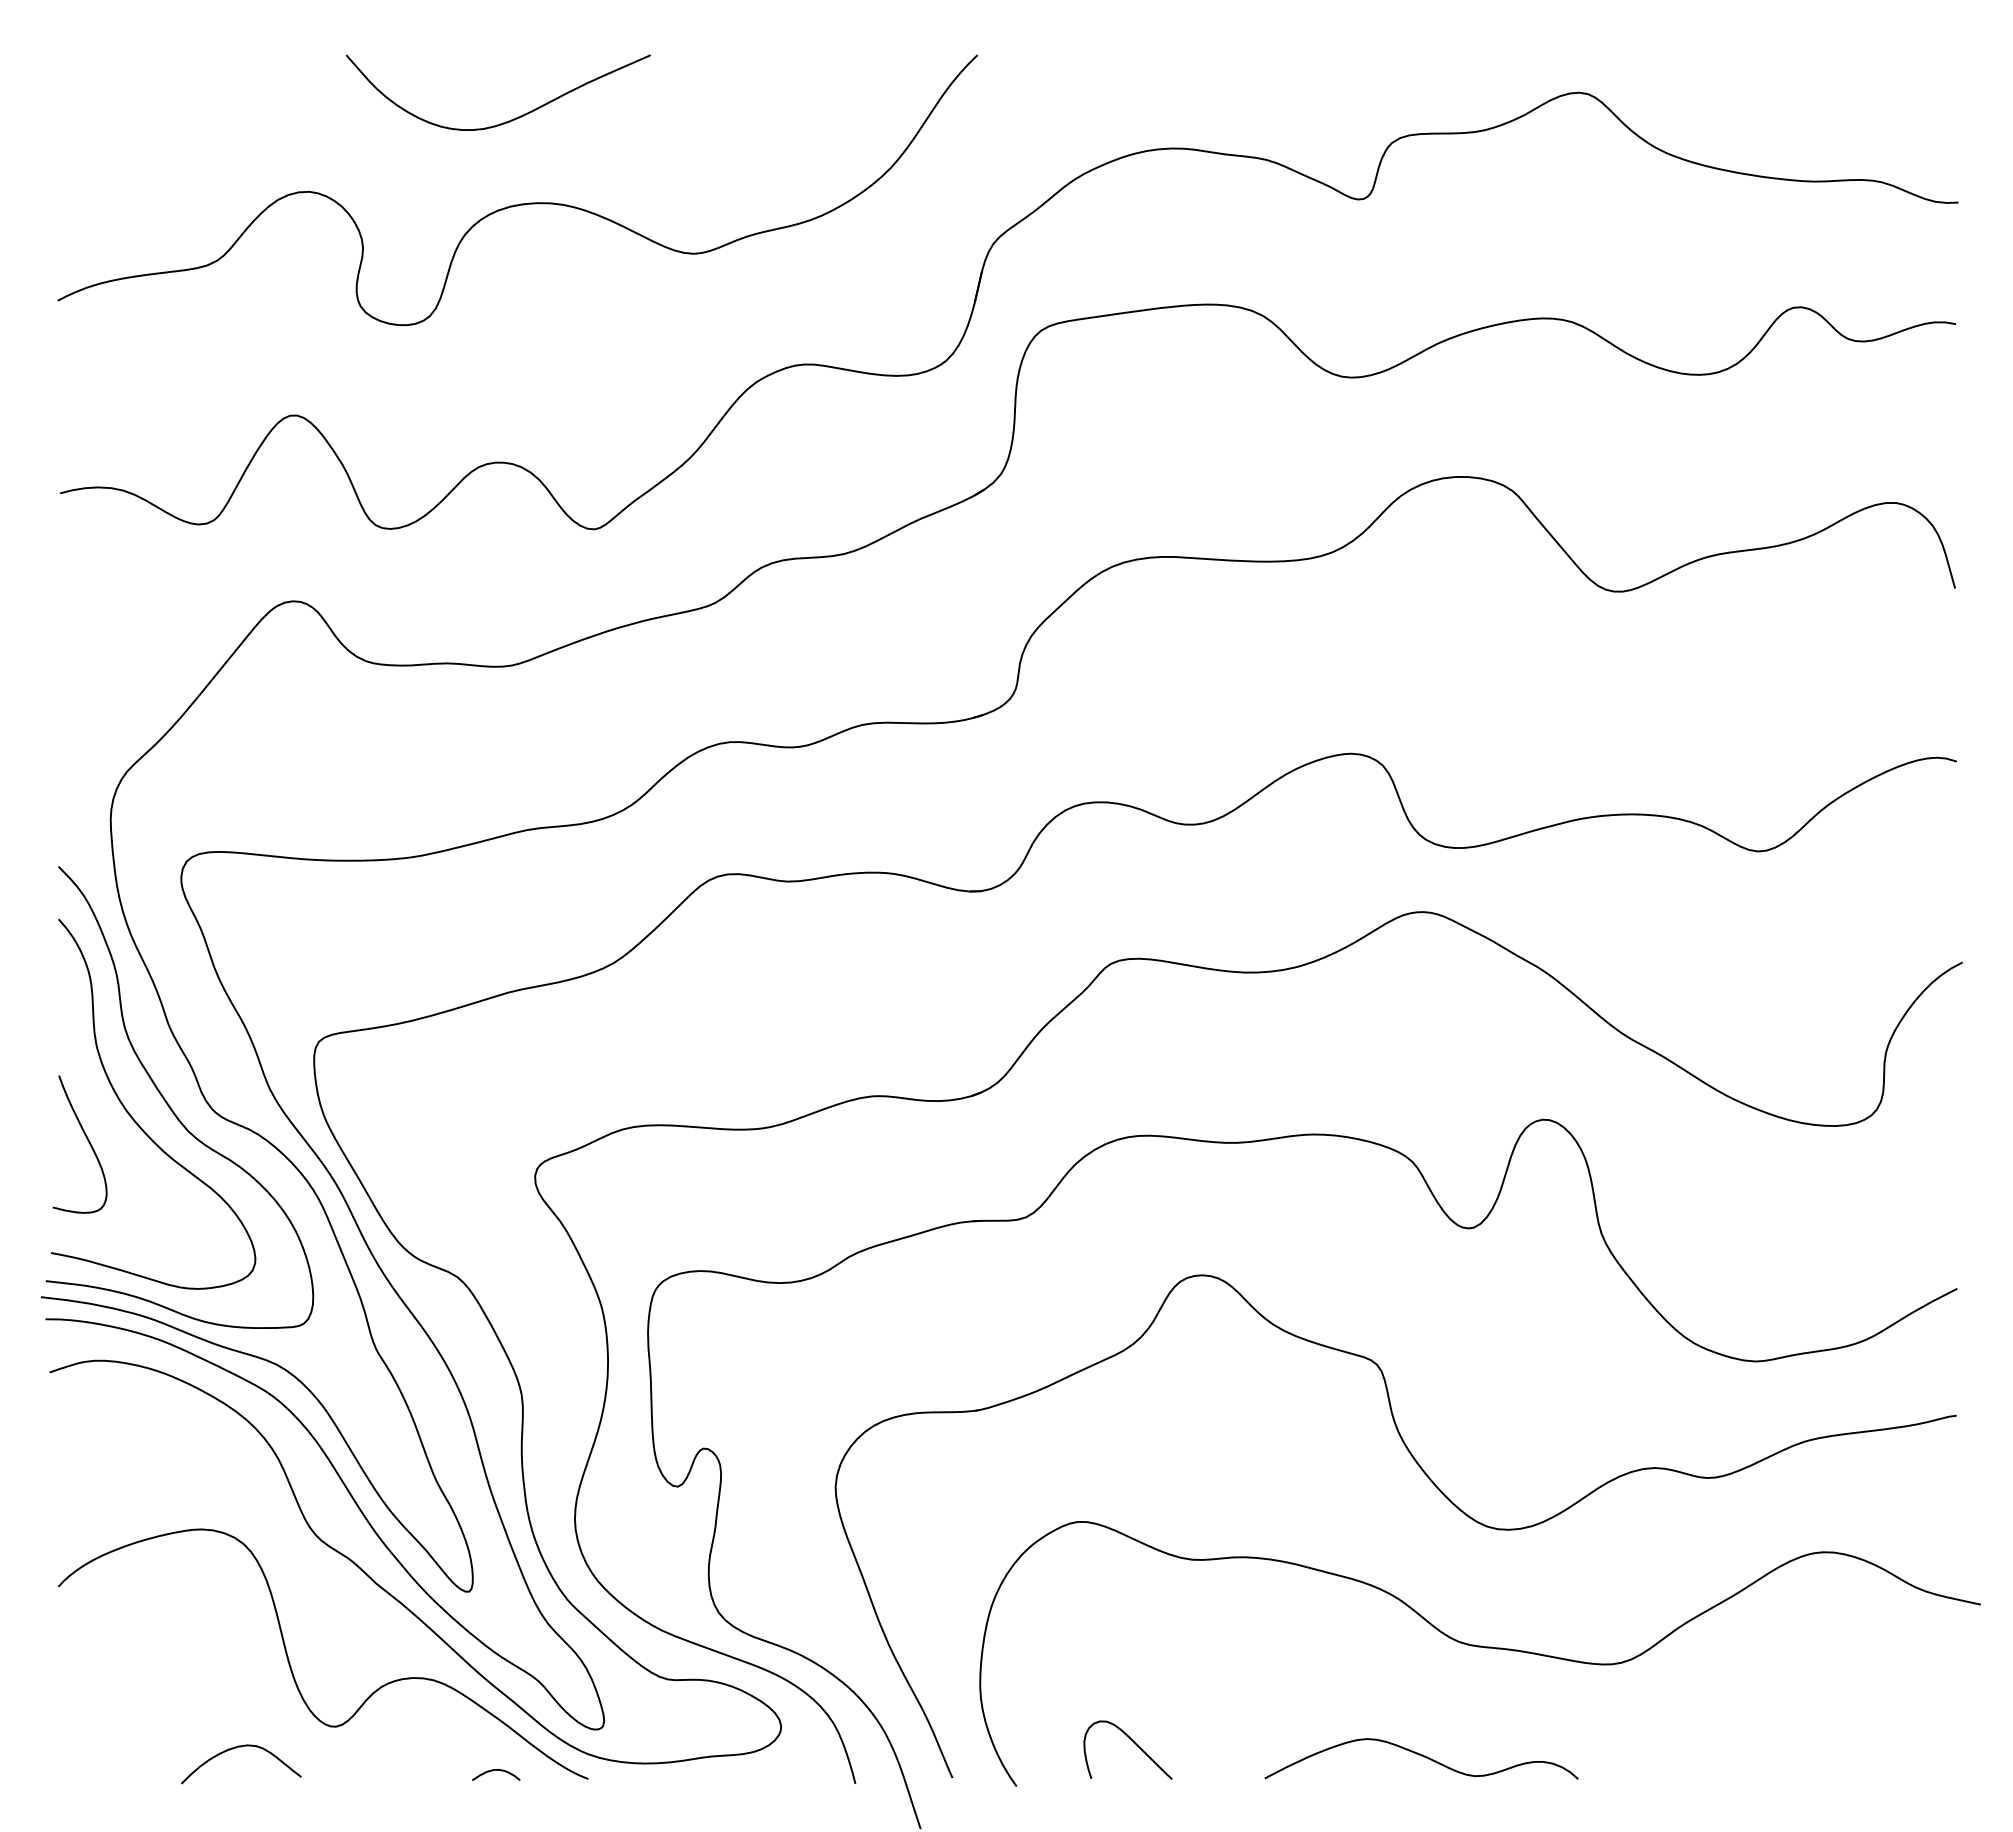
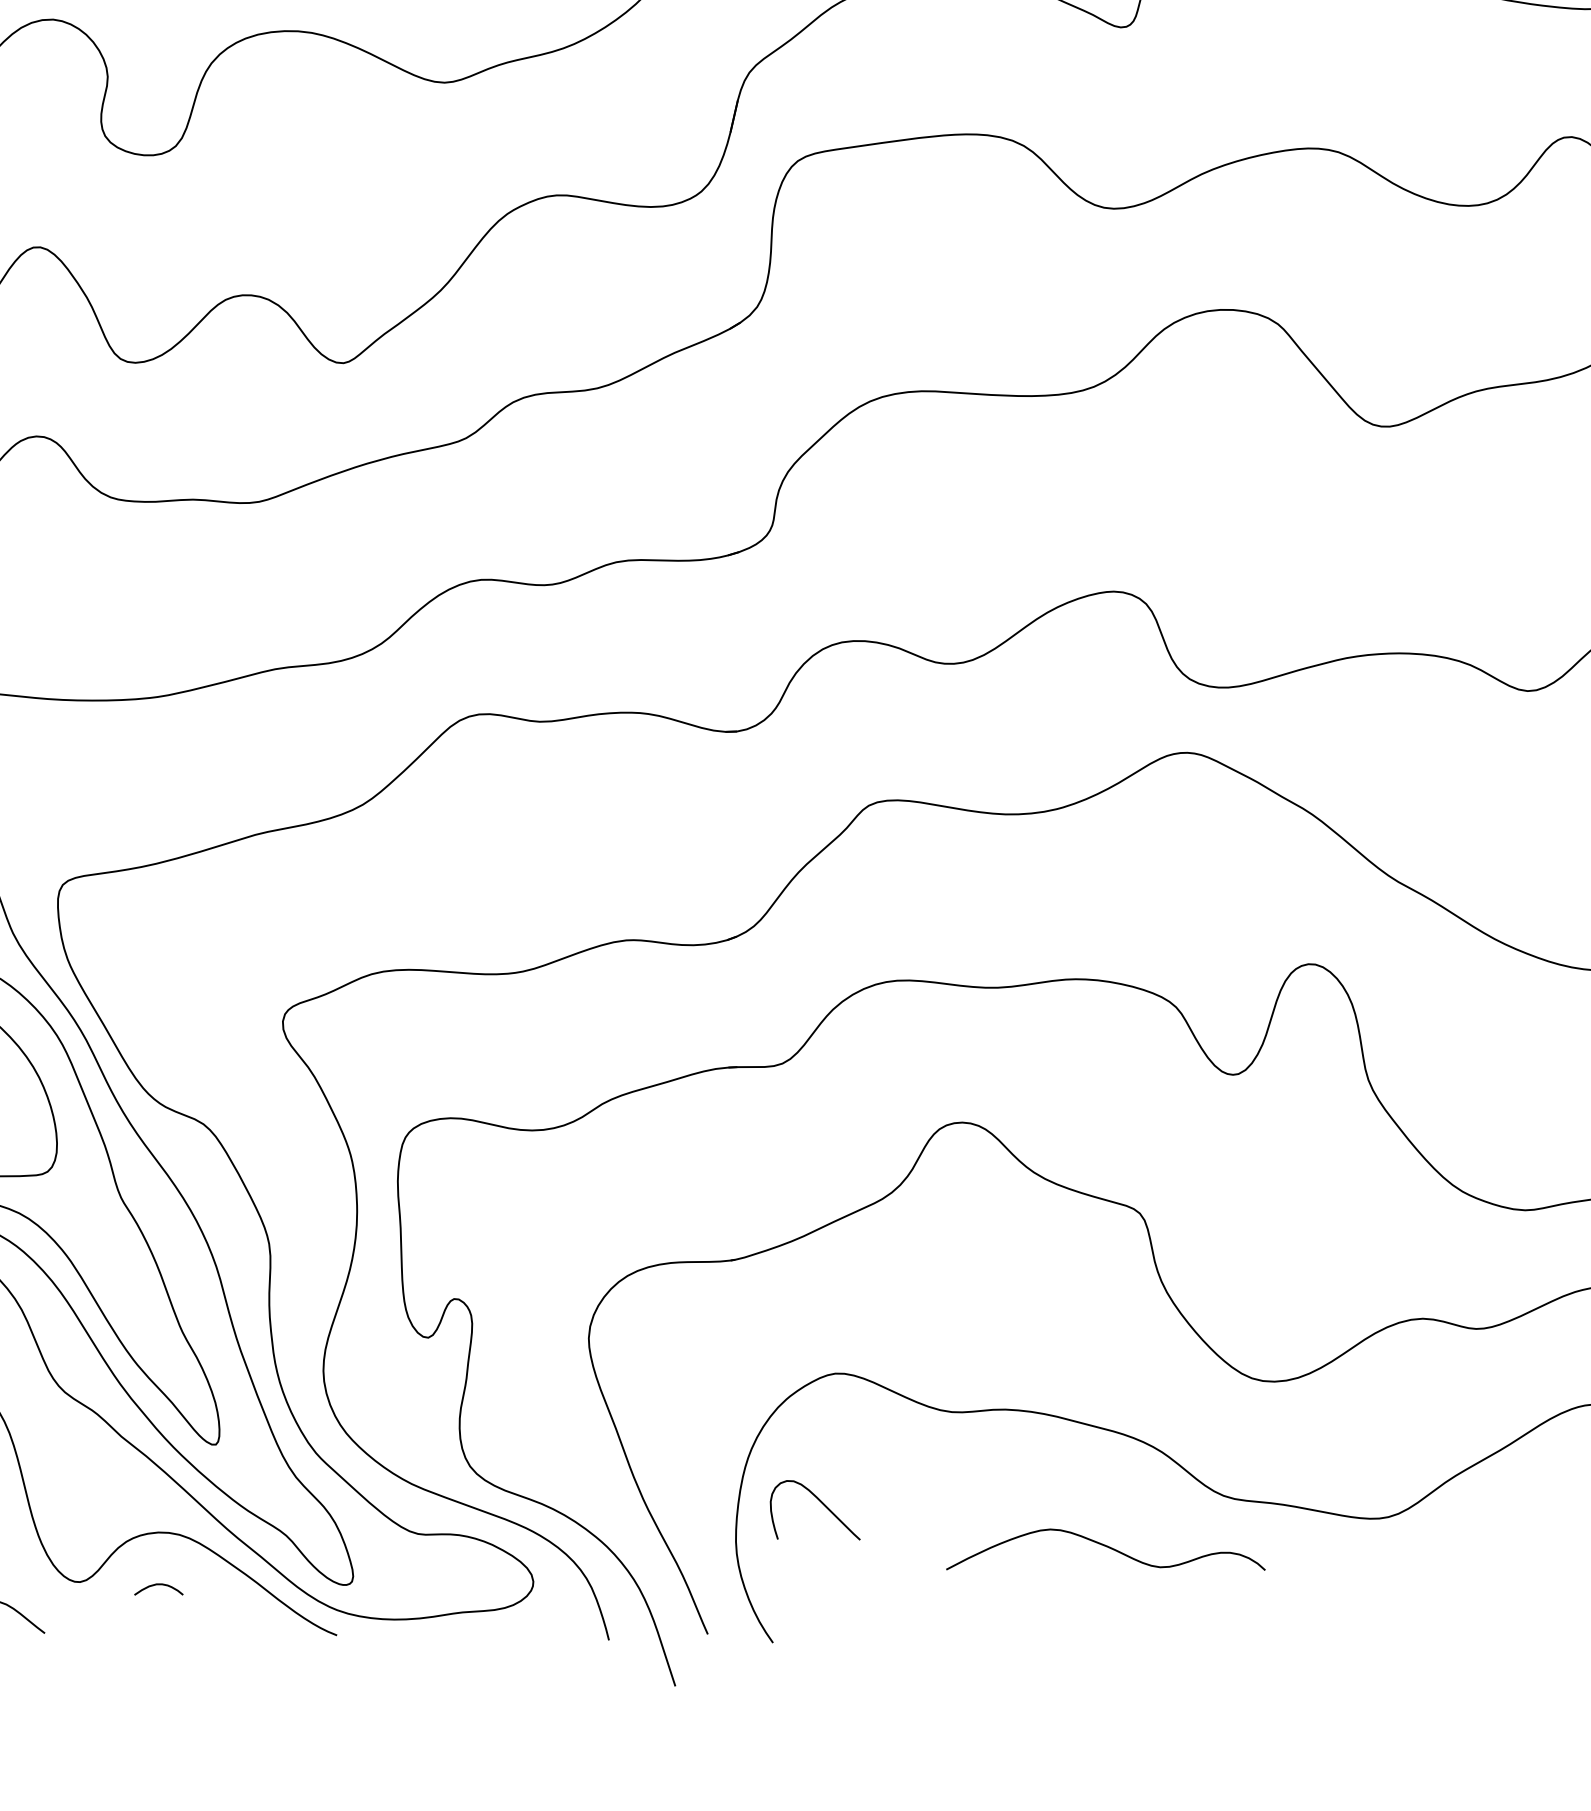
curve: (1133, 1742) -> (820, 1502), moved
curve: (1421, 1756) -> (1105, 1547), moved
curve: (496, 1770) -> (159, 1584), moved

